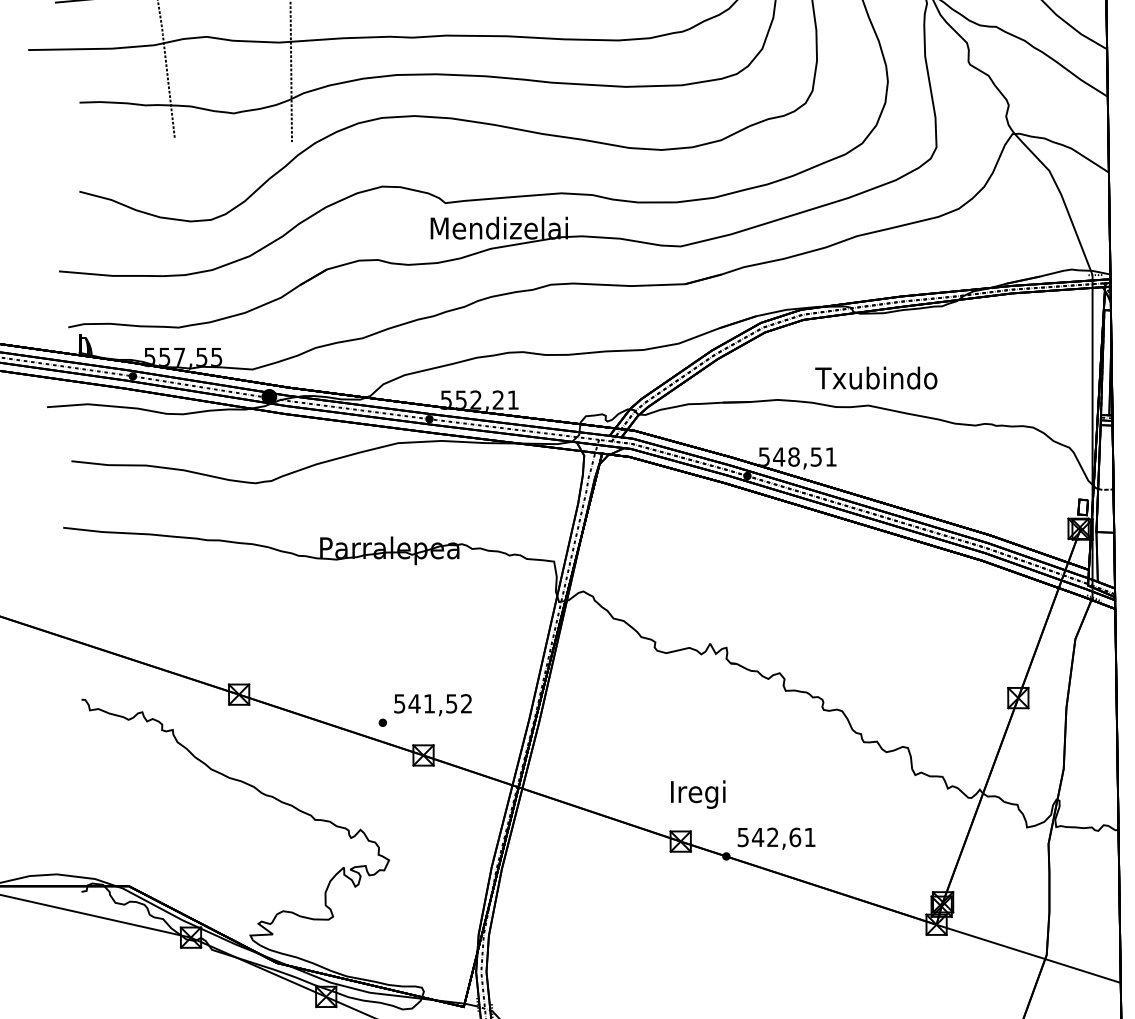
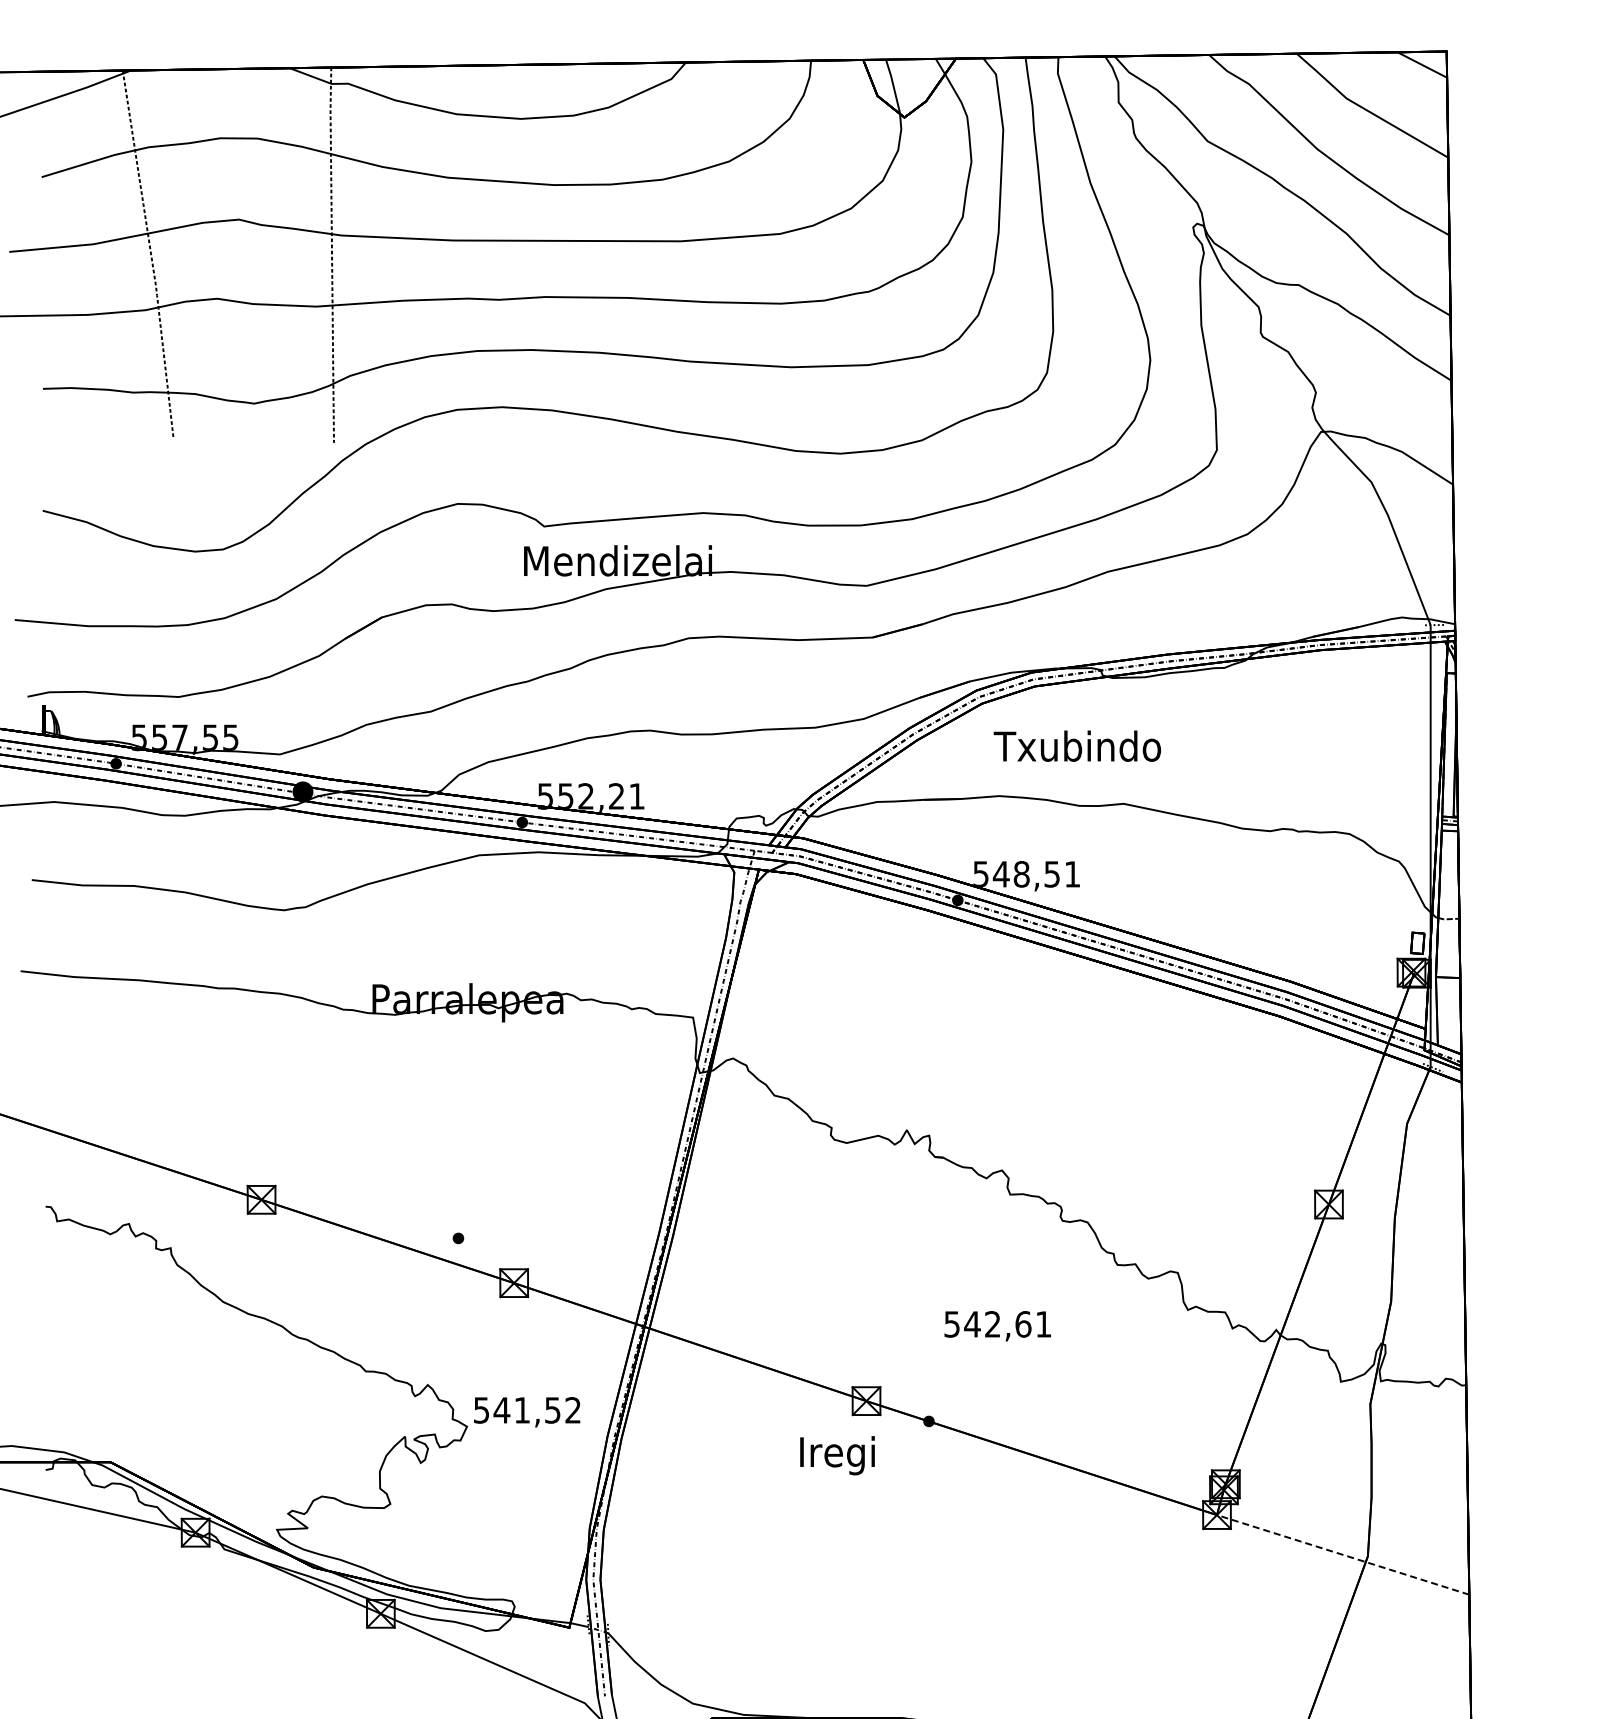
text: (875, 377) -> (1076, 745), moved
text: (433, 705) -> (527, 1412), moved
text: (698, 794) -> (837, 1455), moved
text: (776, 838) -> (997, 1326), moved
line: (1028, 953) -> (1342, 1554), solid -> dashed

